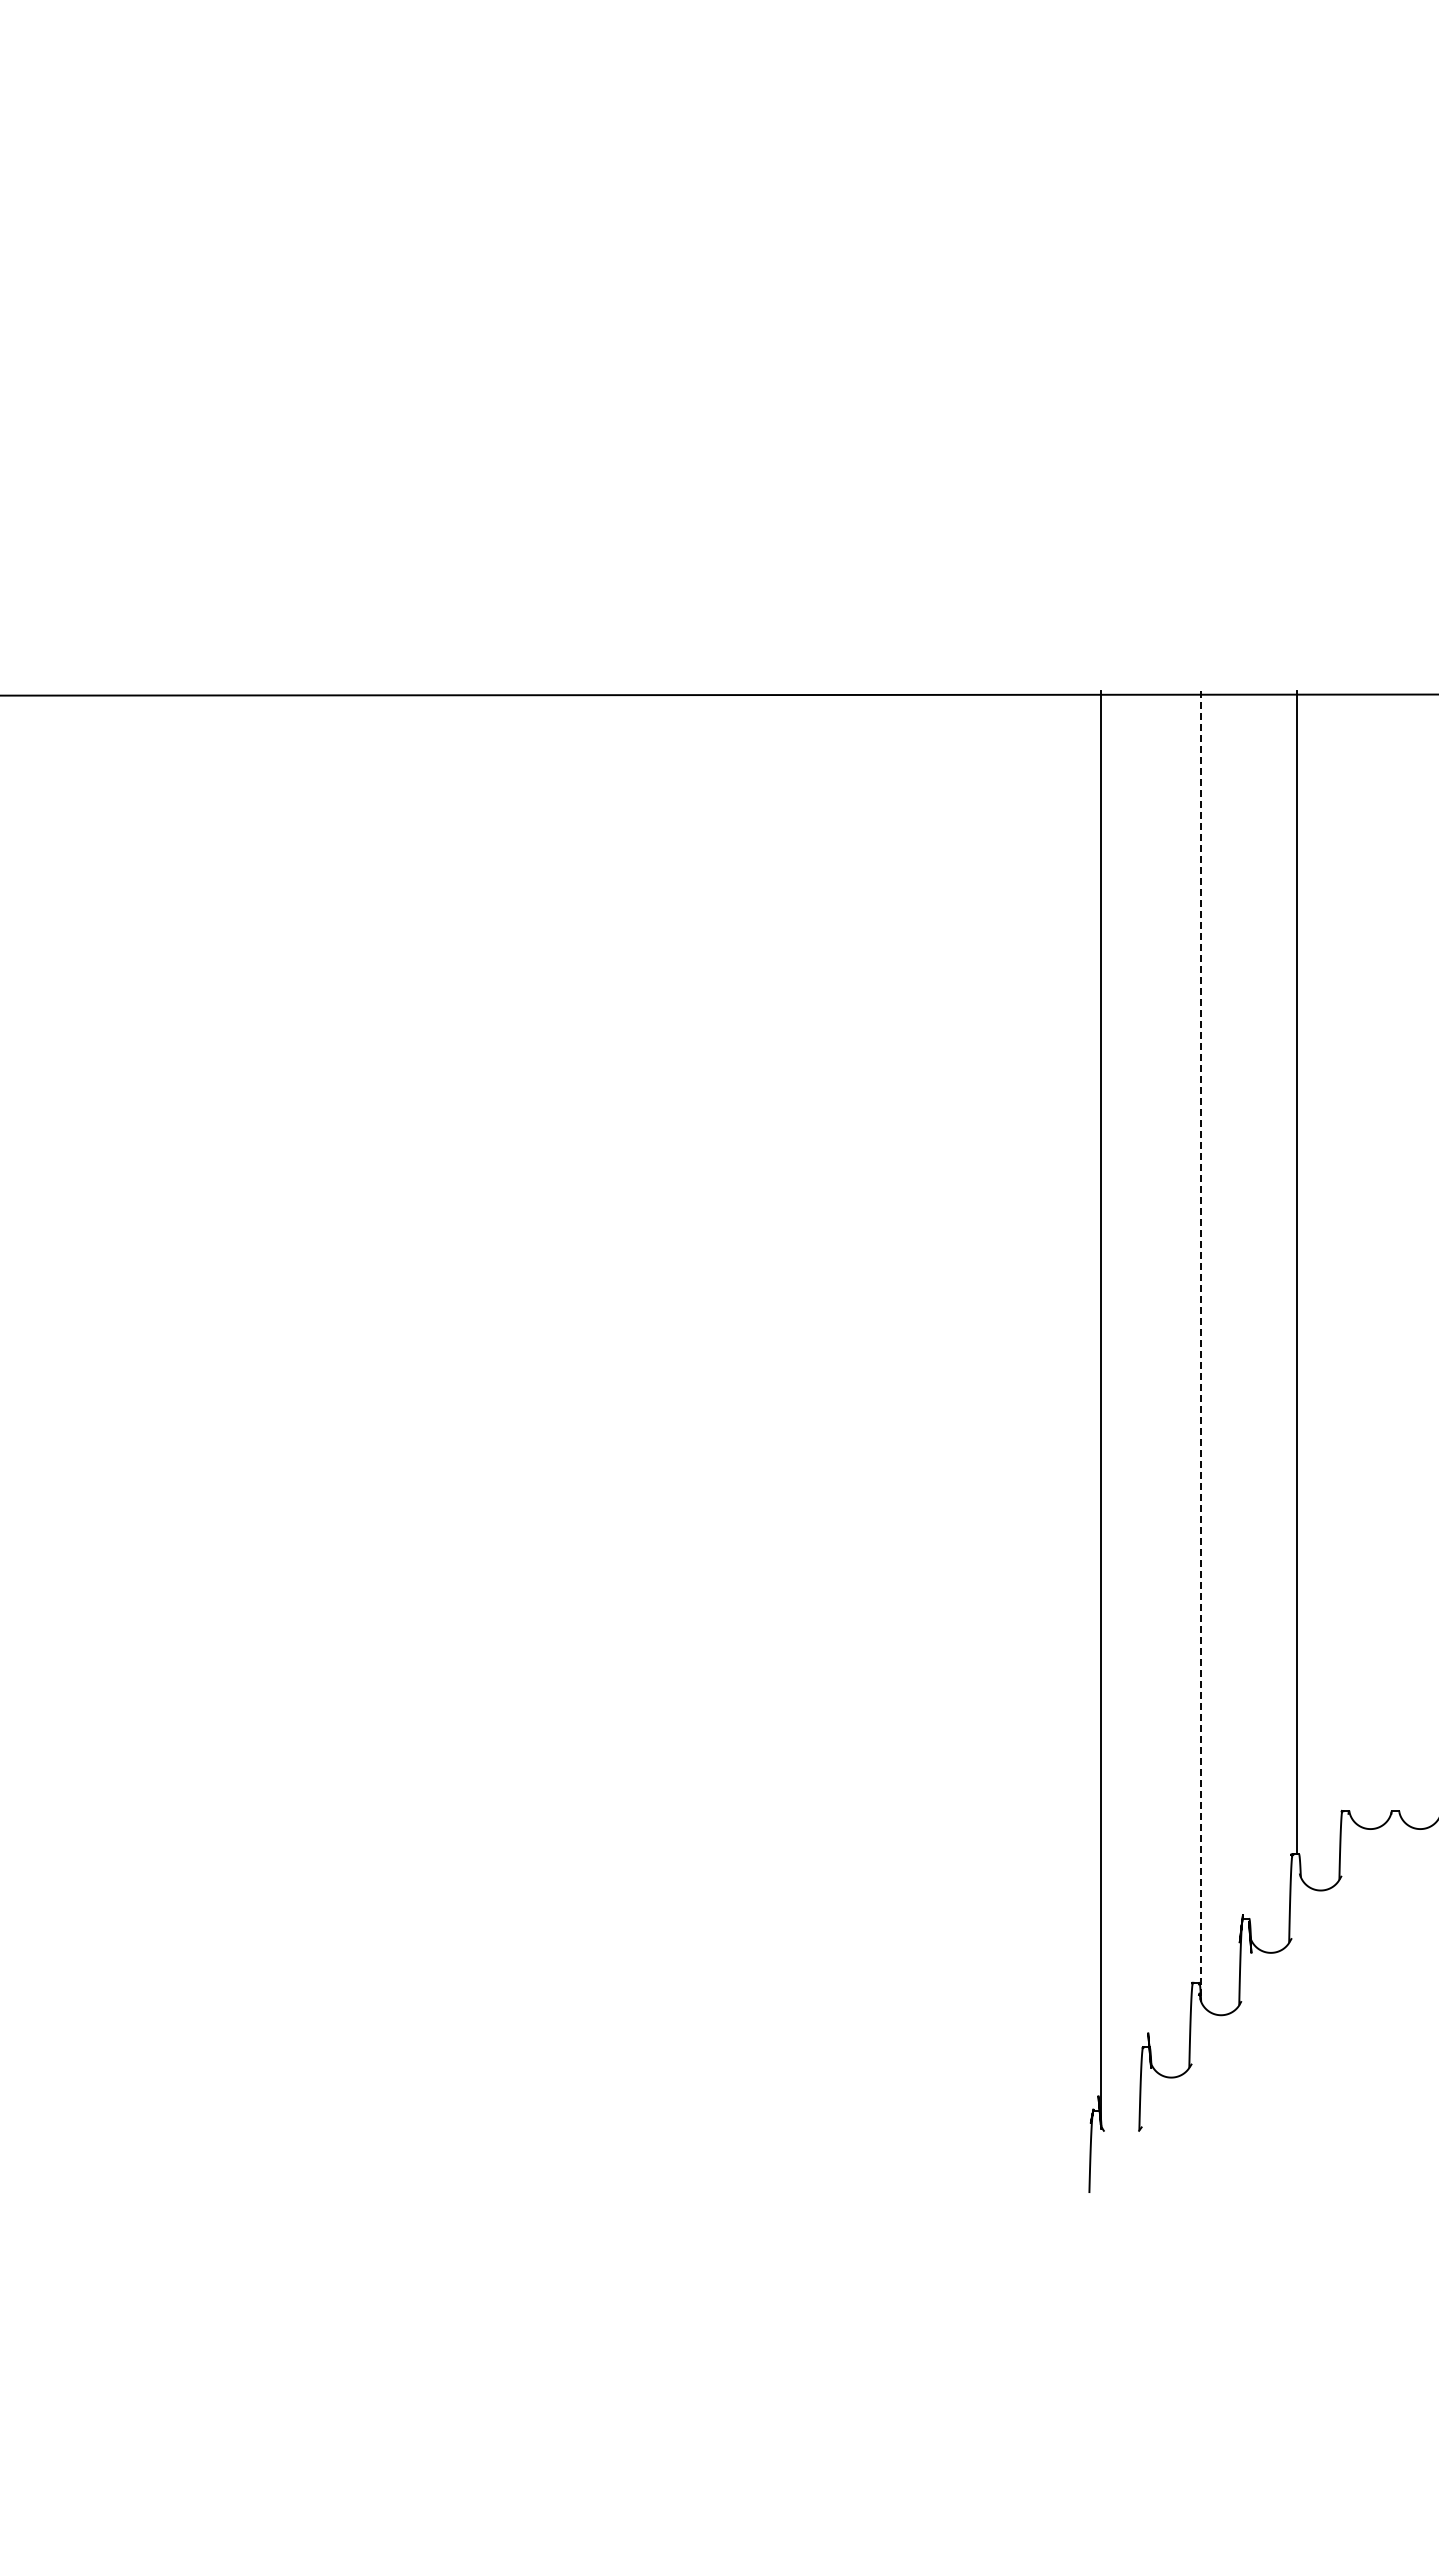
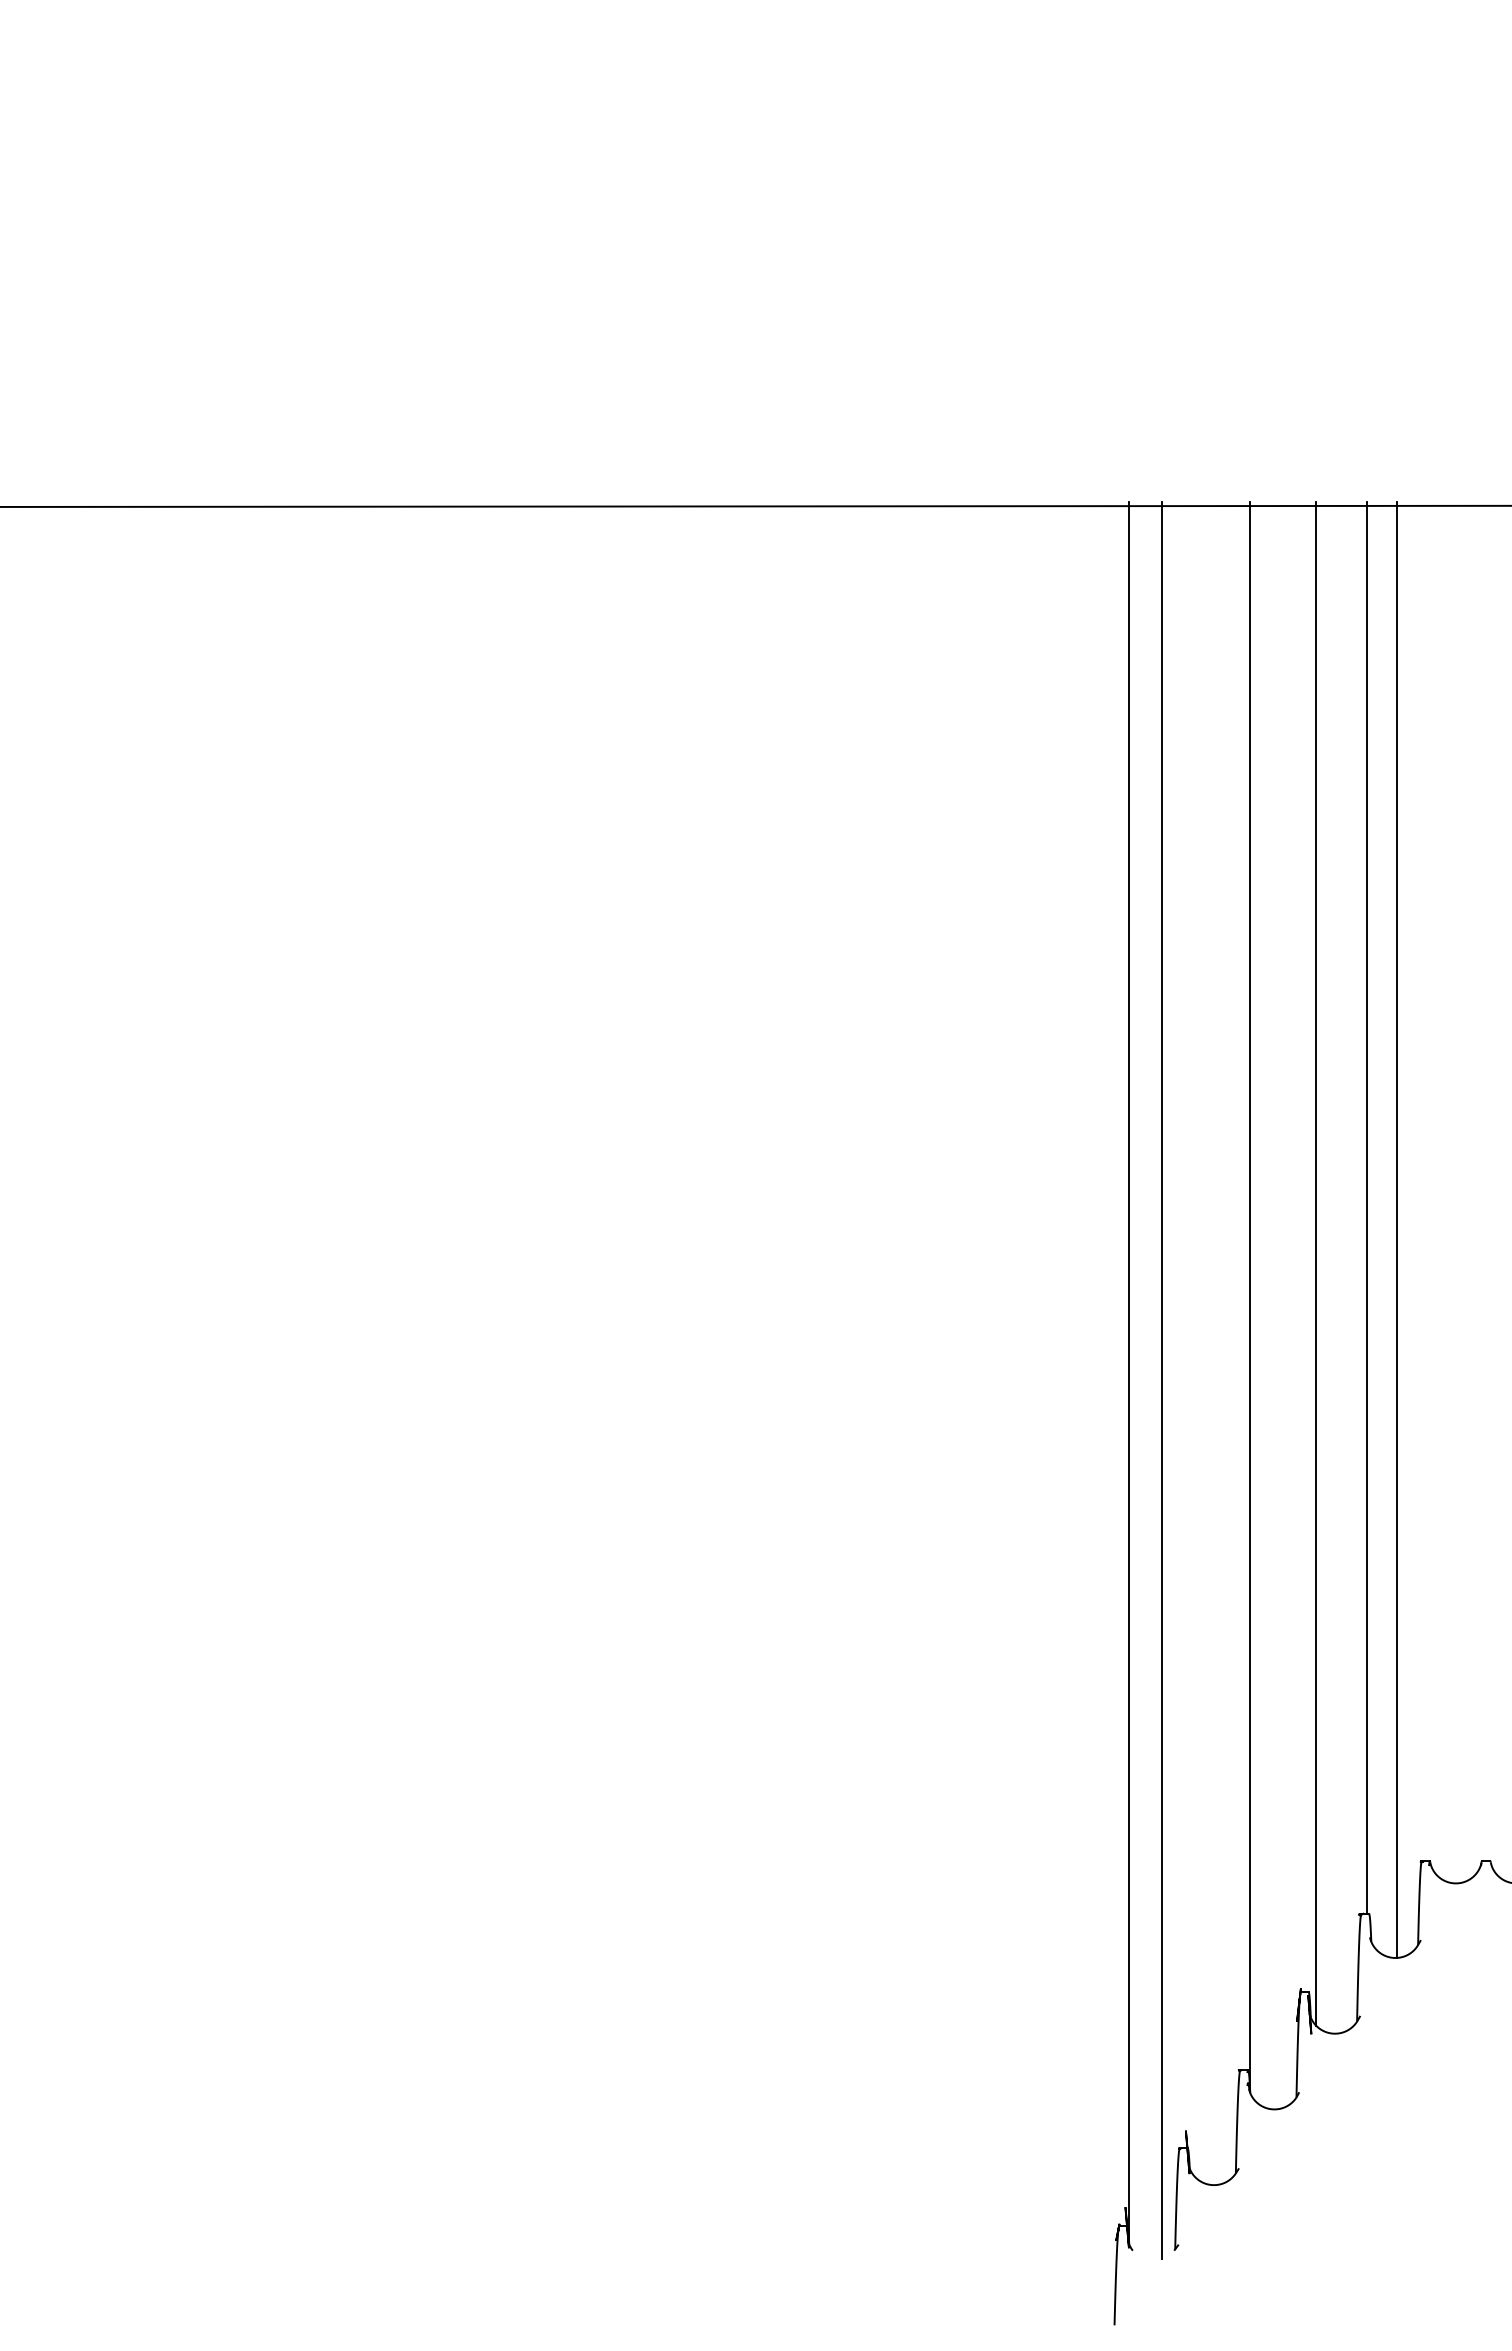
line: (1321, 1290) -> (1396, 1229), added
line: (1255, 1318) -> (1316, 1263), added
line: (1200, 1346) -> (1249, 1297), dashed -> solid
line: (1128, 1414) -> (1162, 1379), added

